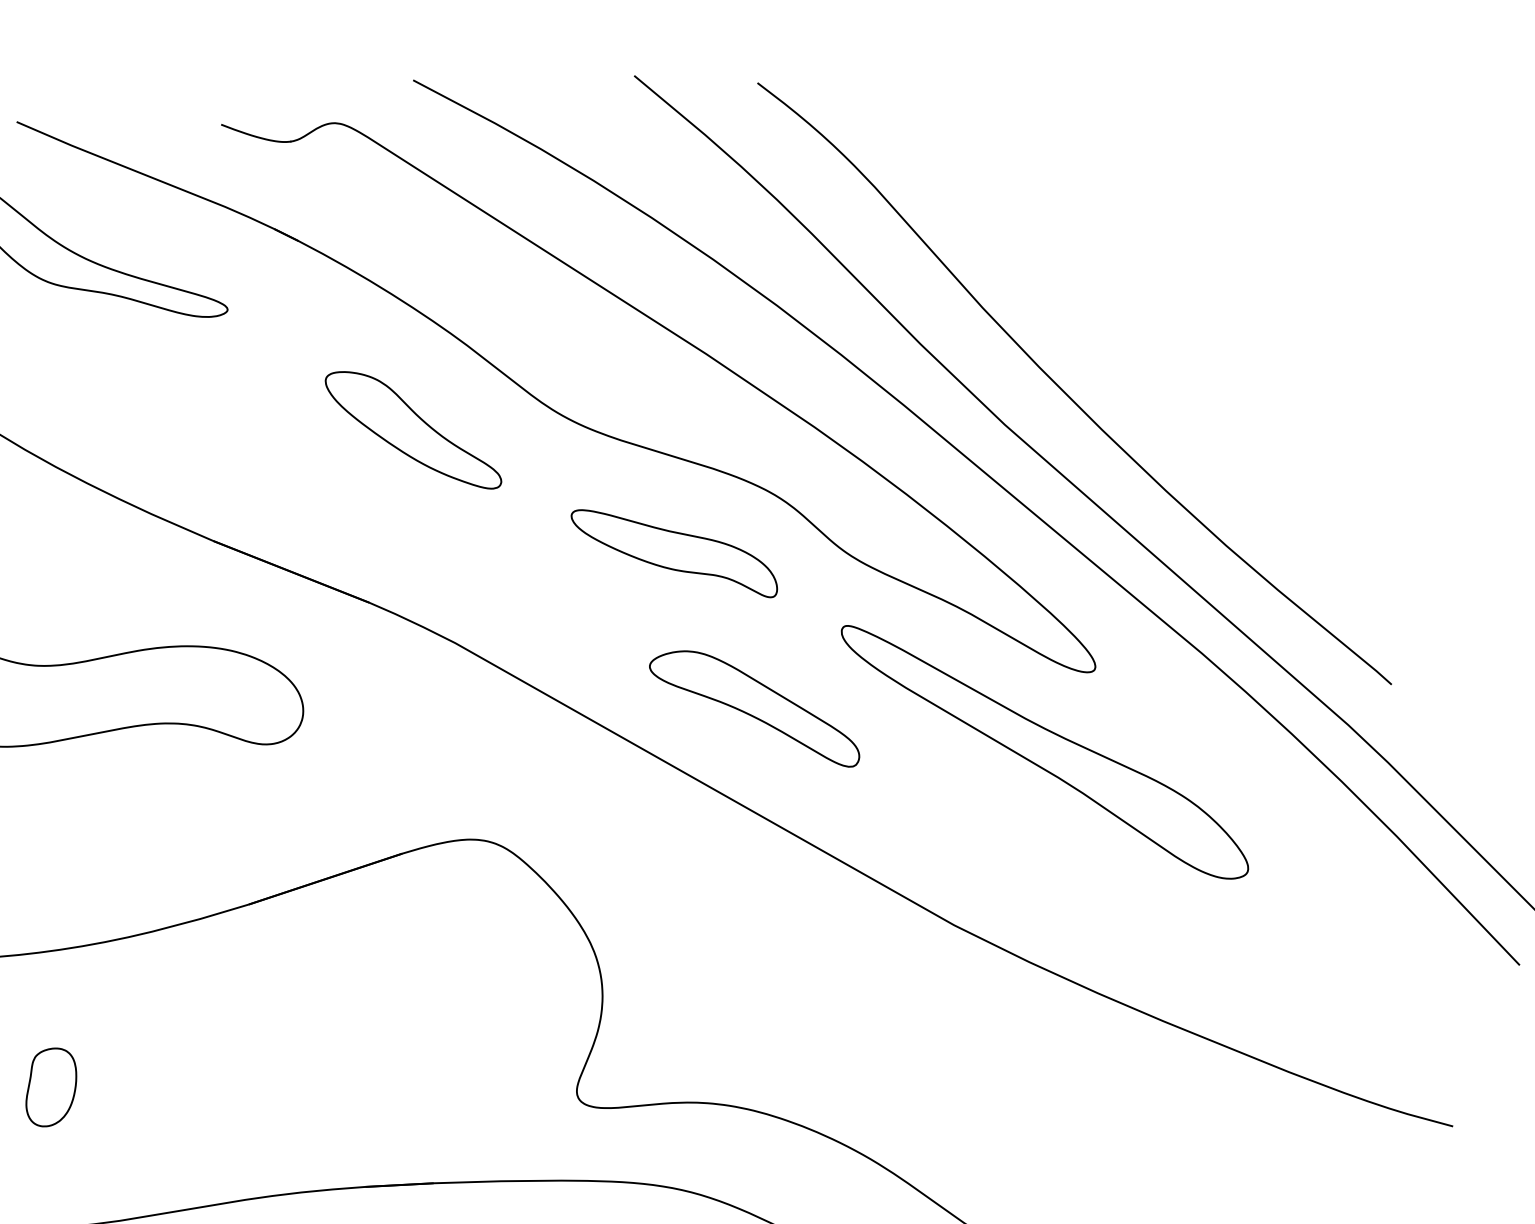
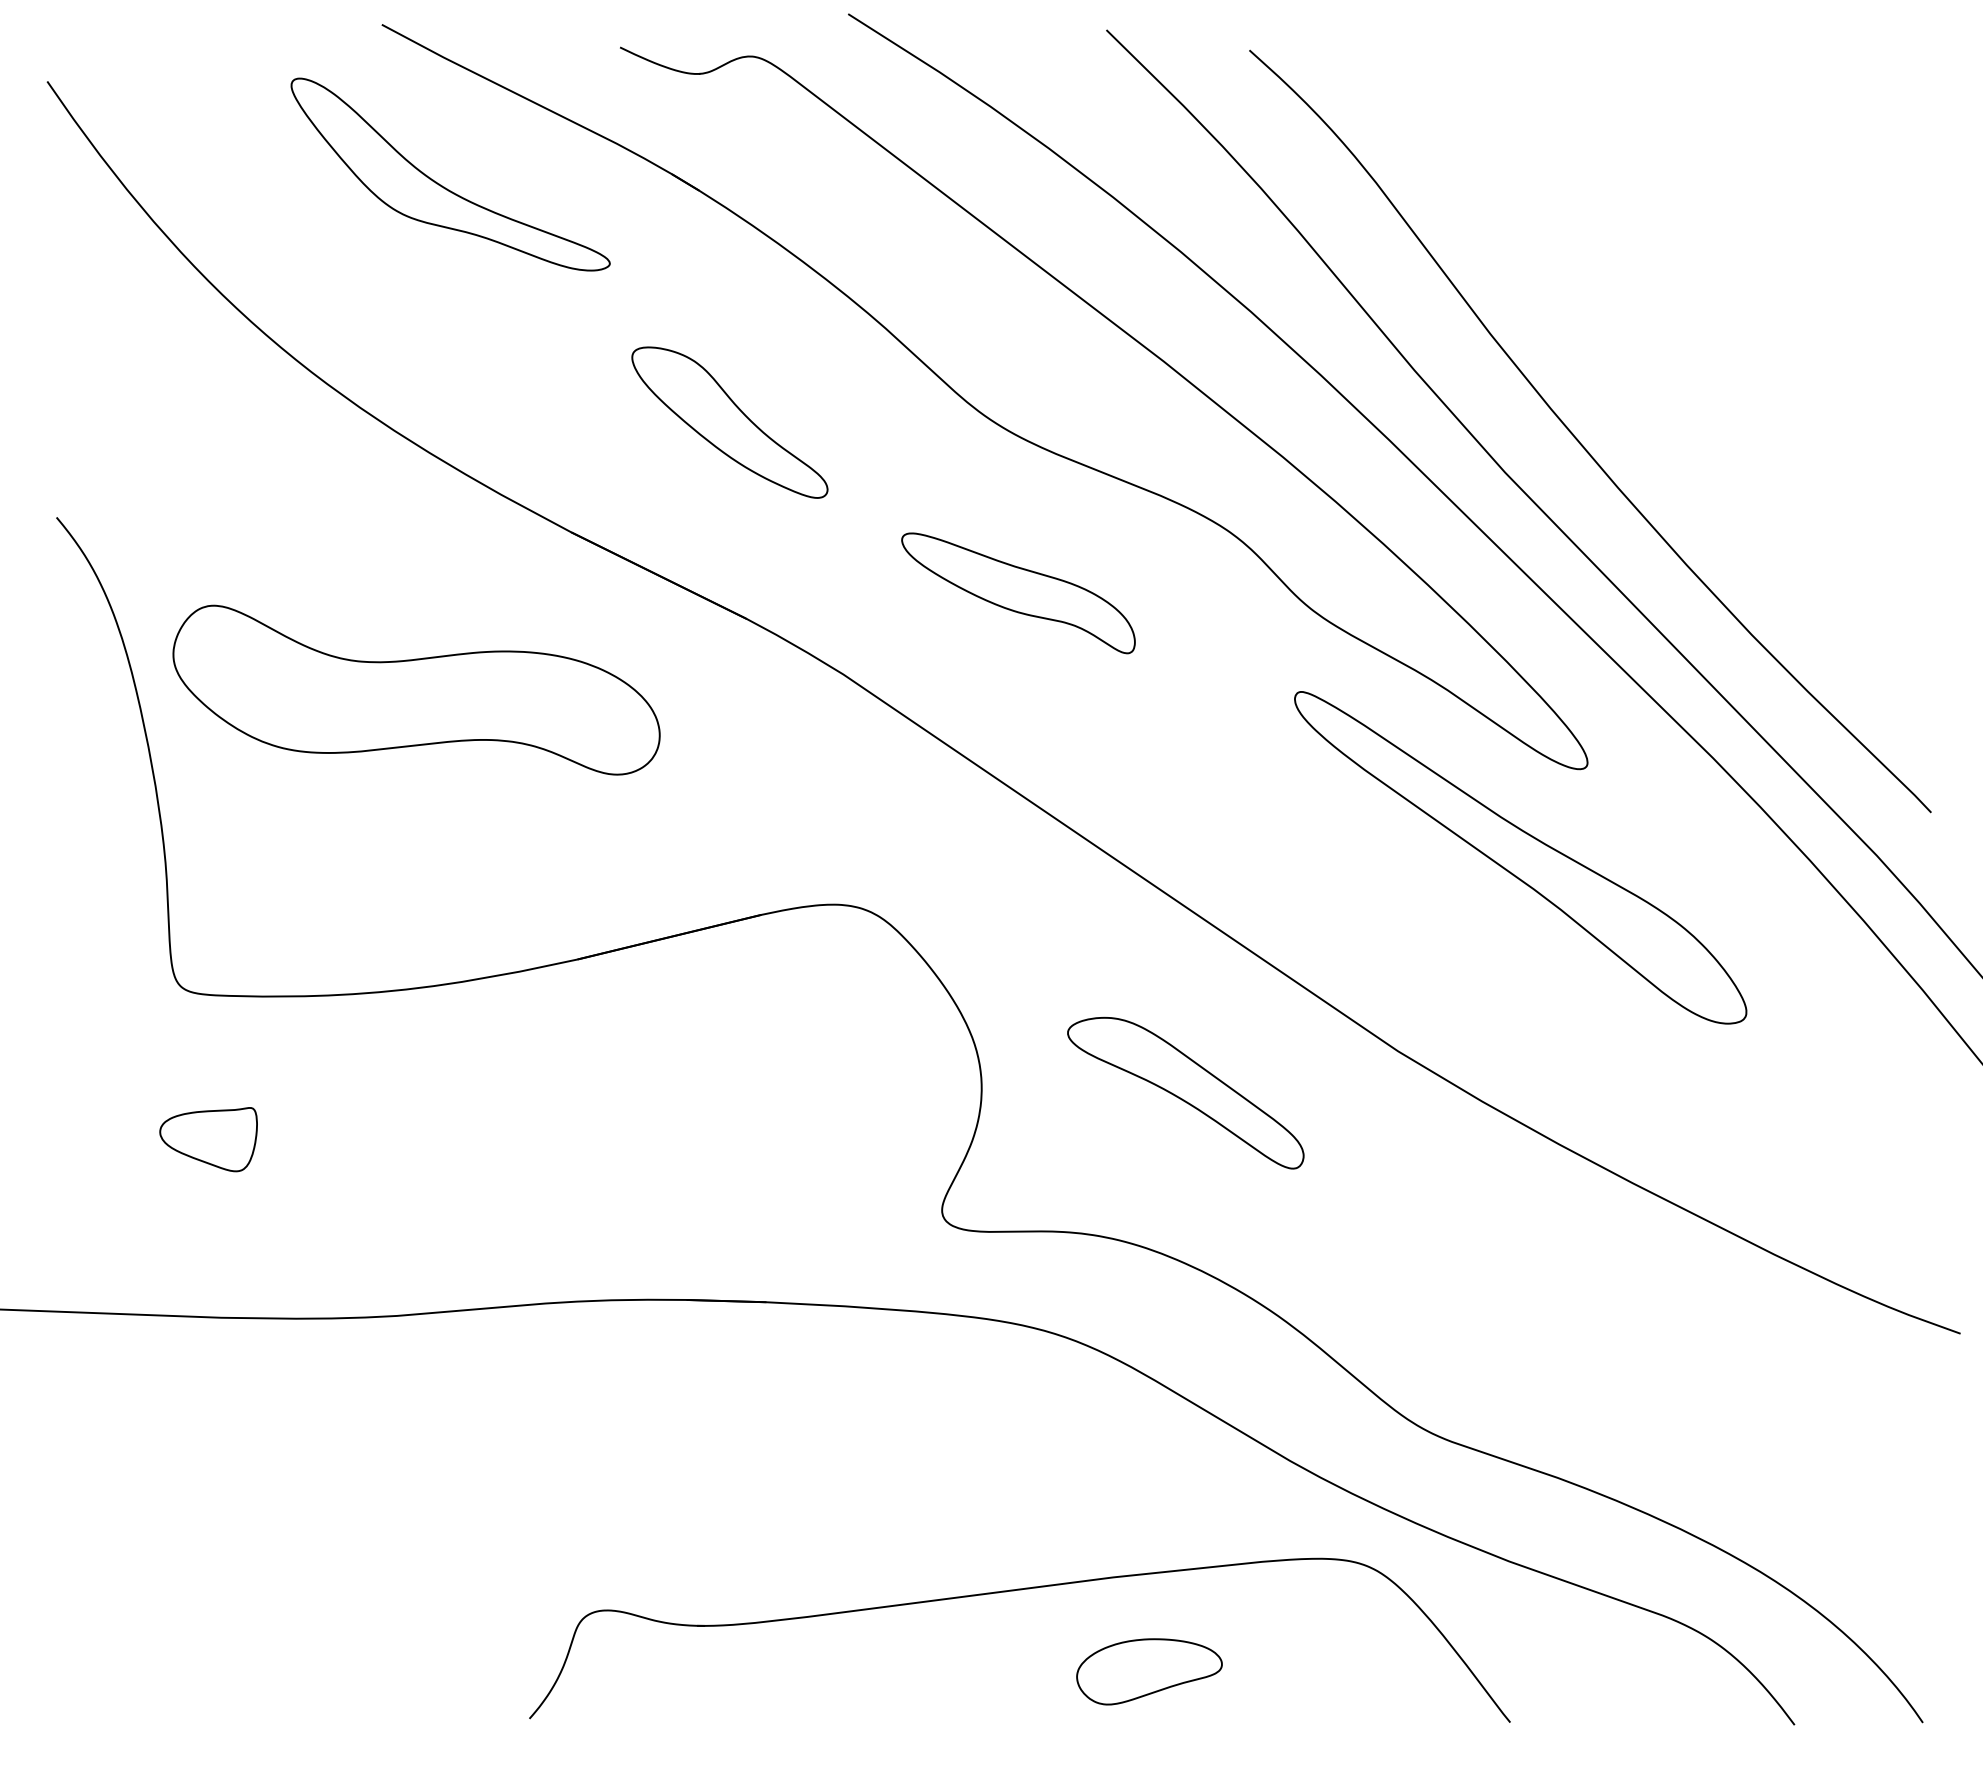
part: (413, 430) -> (729, 422), moved
part: (674, 553) -> (1018, 593), moved
part: (754, 709) -> (1185, 1092), moved
part: (51, 1087) -> (329, 1153), removed

